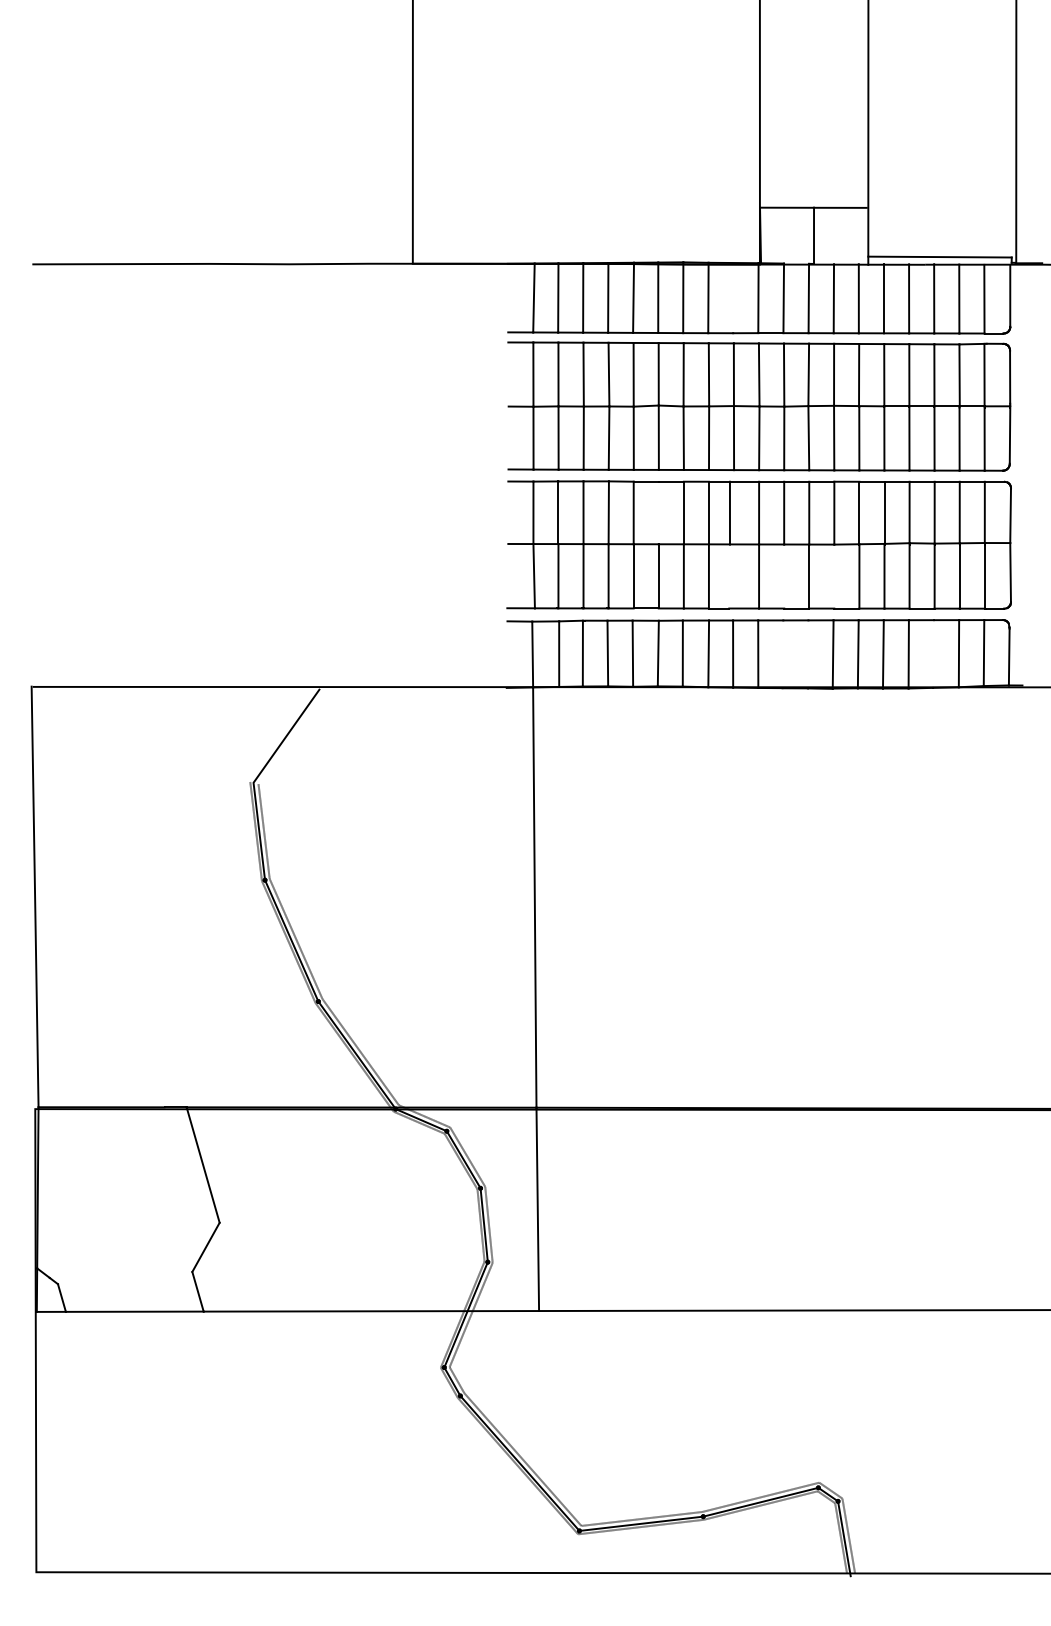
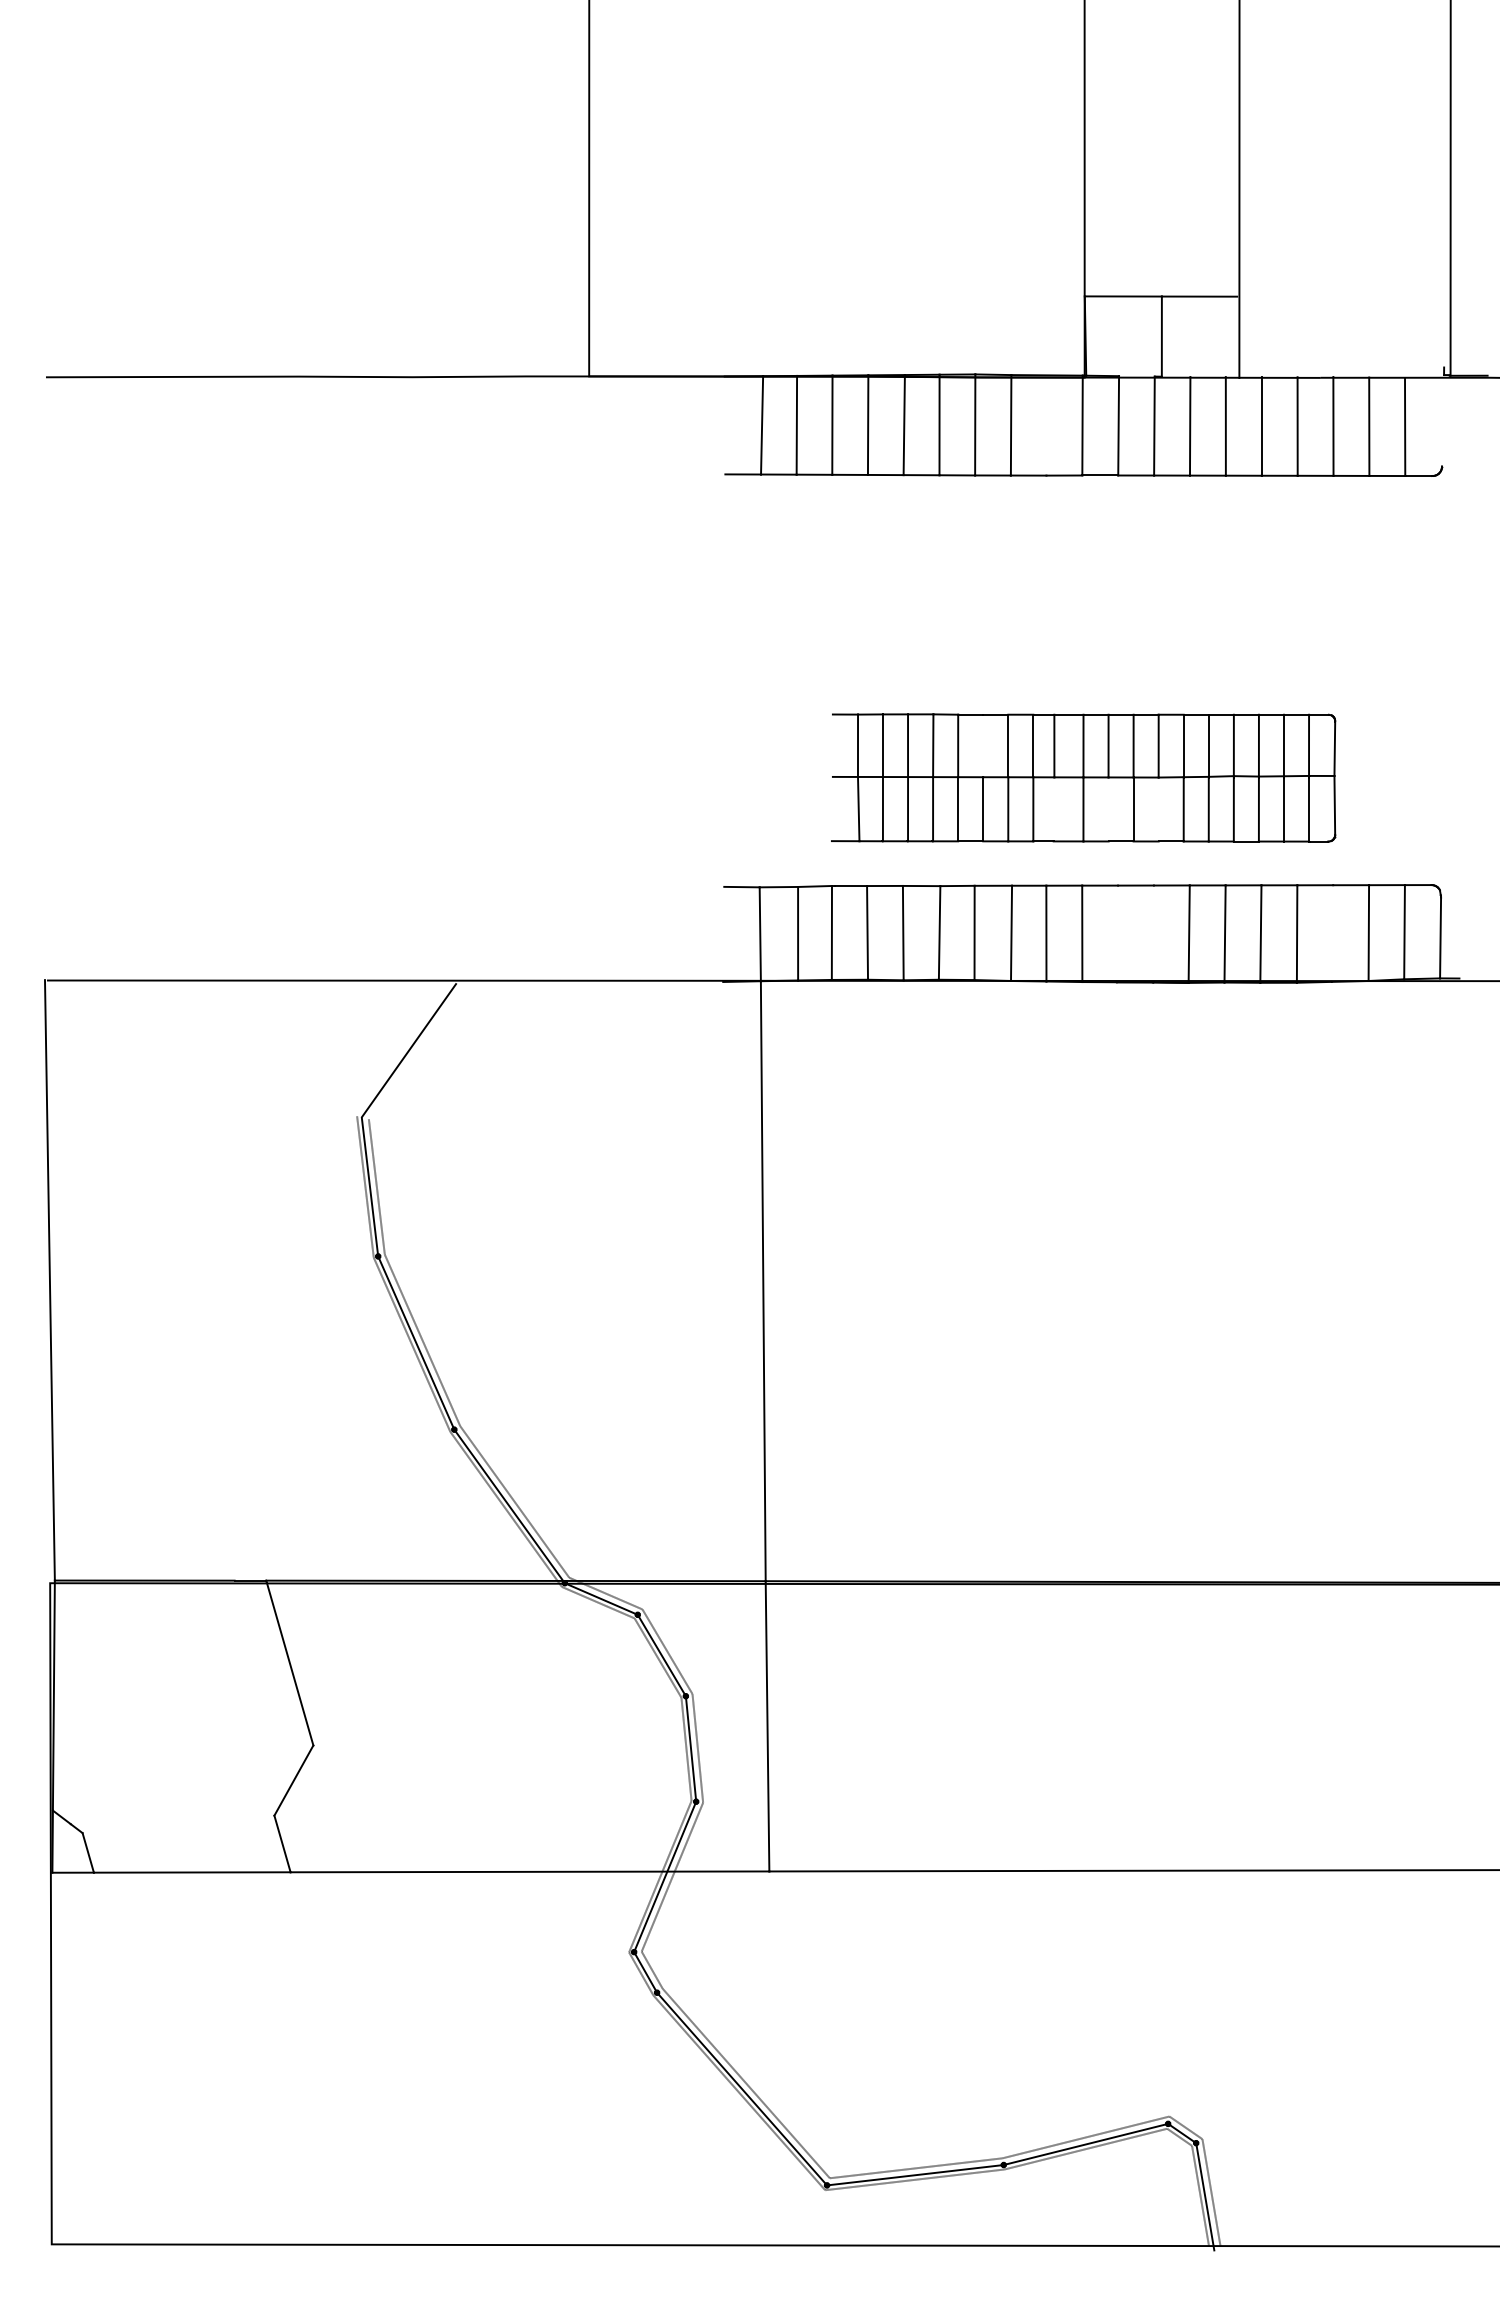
line: (939, 256) -> (1341, 366), removed
line: (1010, 296) -> (1442, 422), removed
part: (759, 406) -> (1083, 579), removed
part: (759, 544) -> (1083, 777), size x0.7

